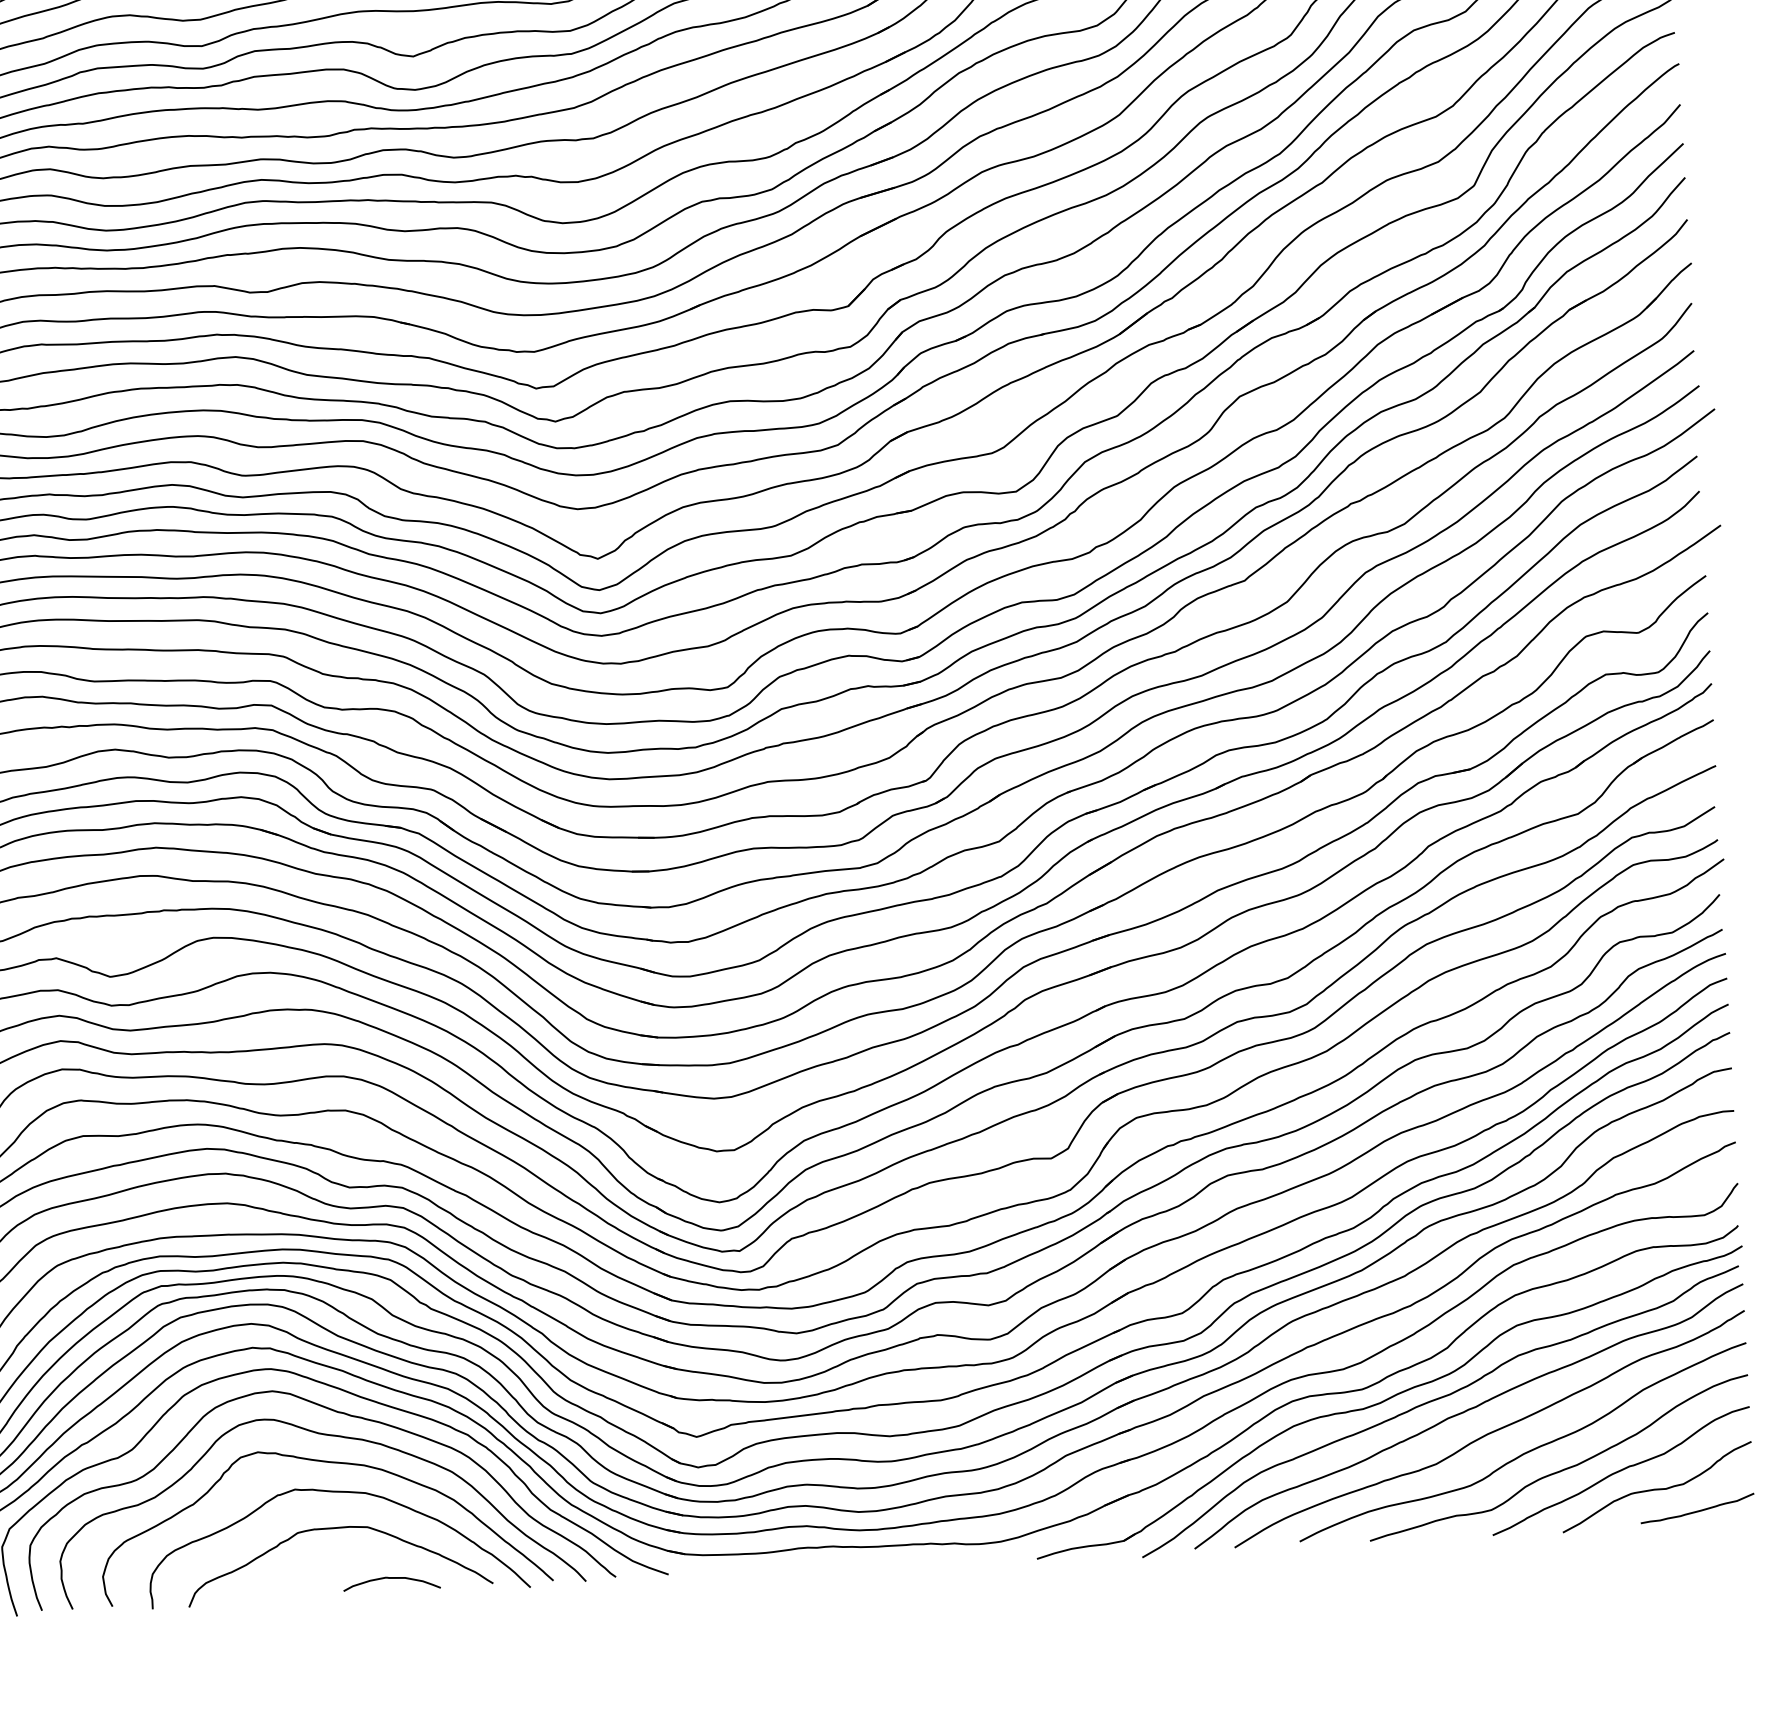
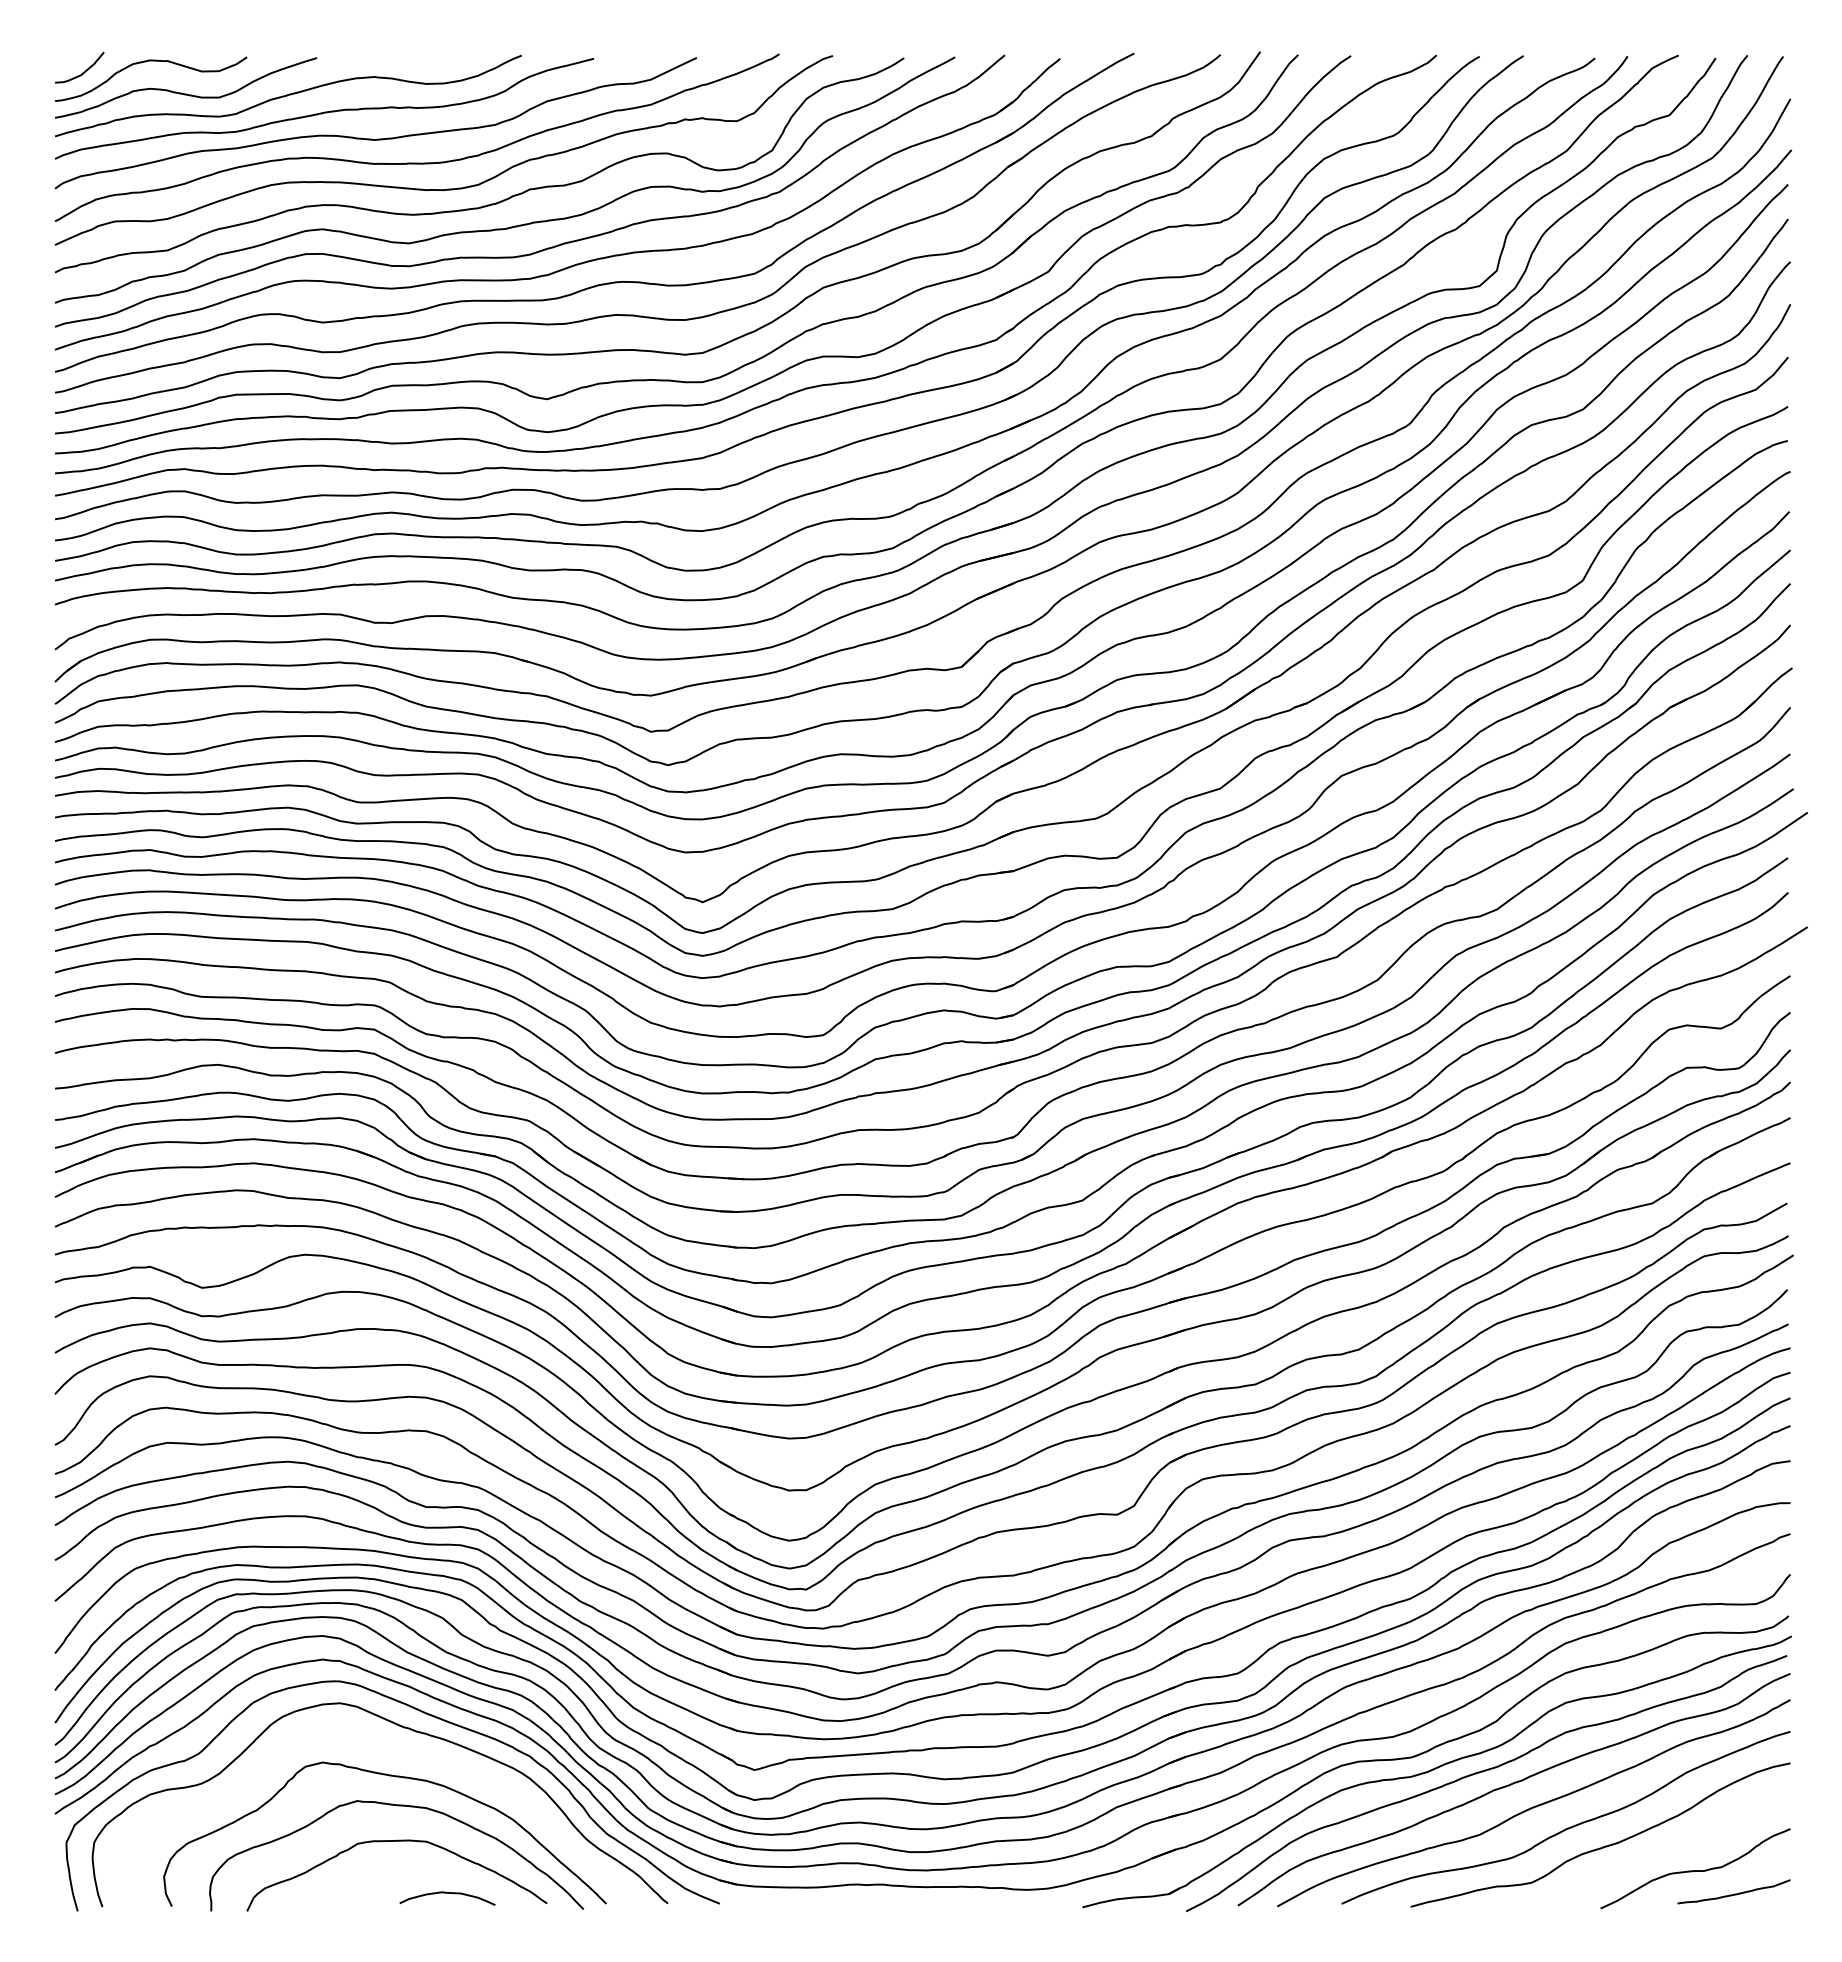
curve: (329, 1436) -> (393, 1750), removed
curve: (1620, 1471) -> (1660, 1851), removed

